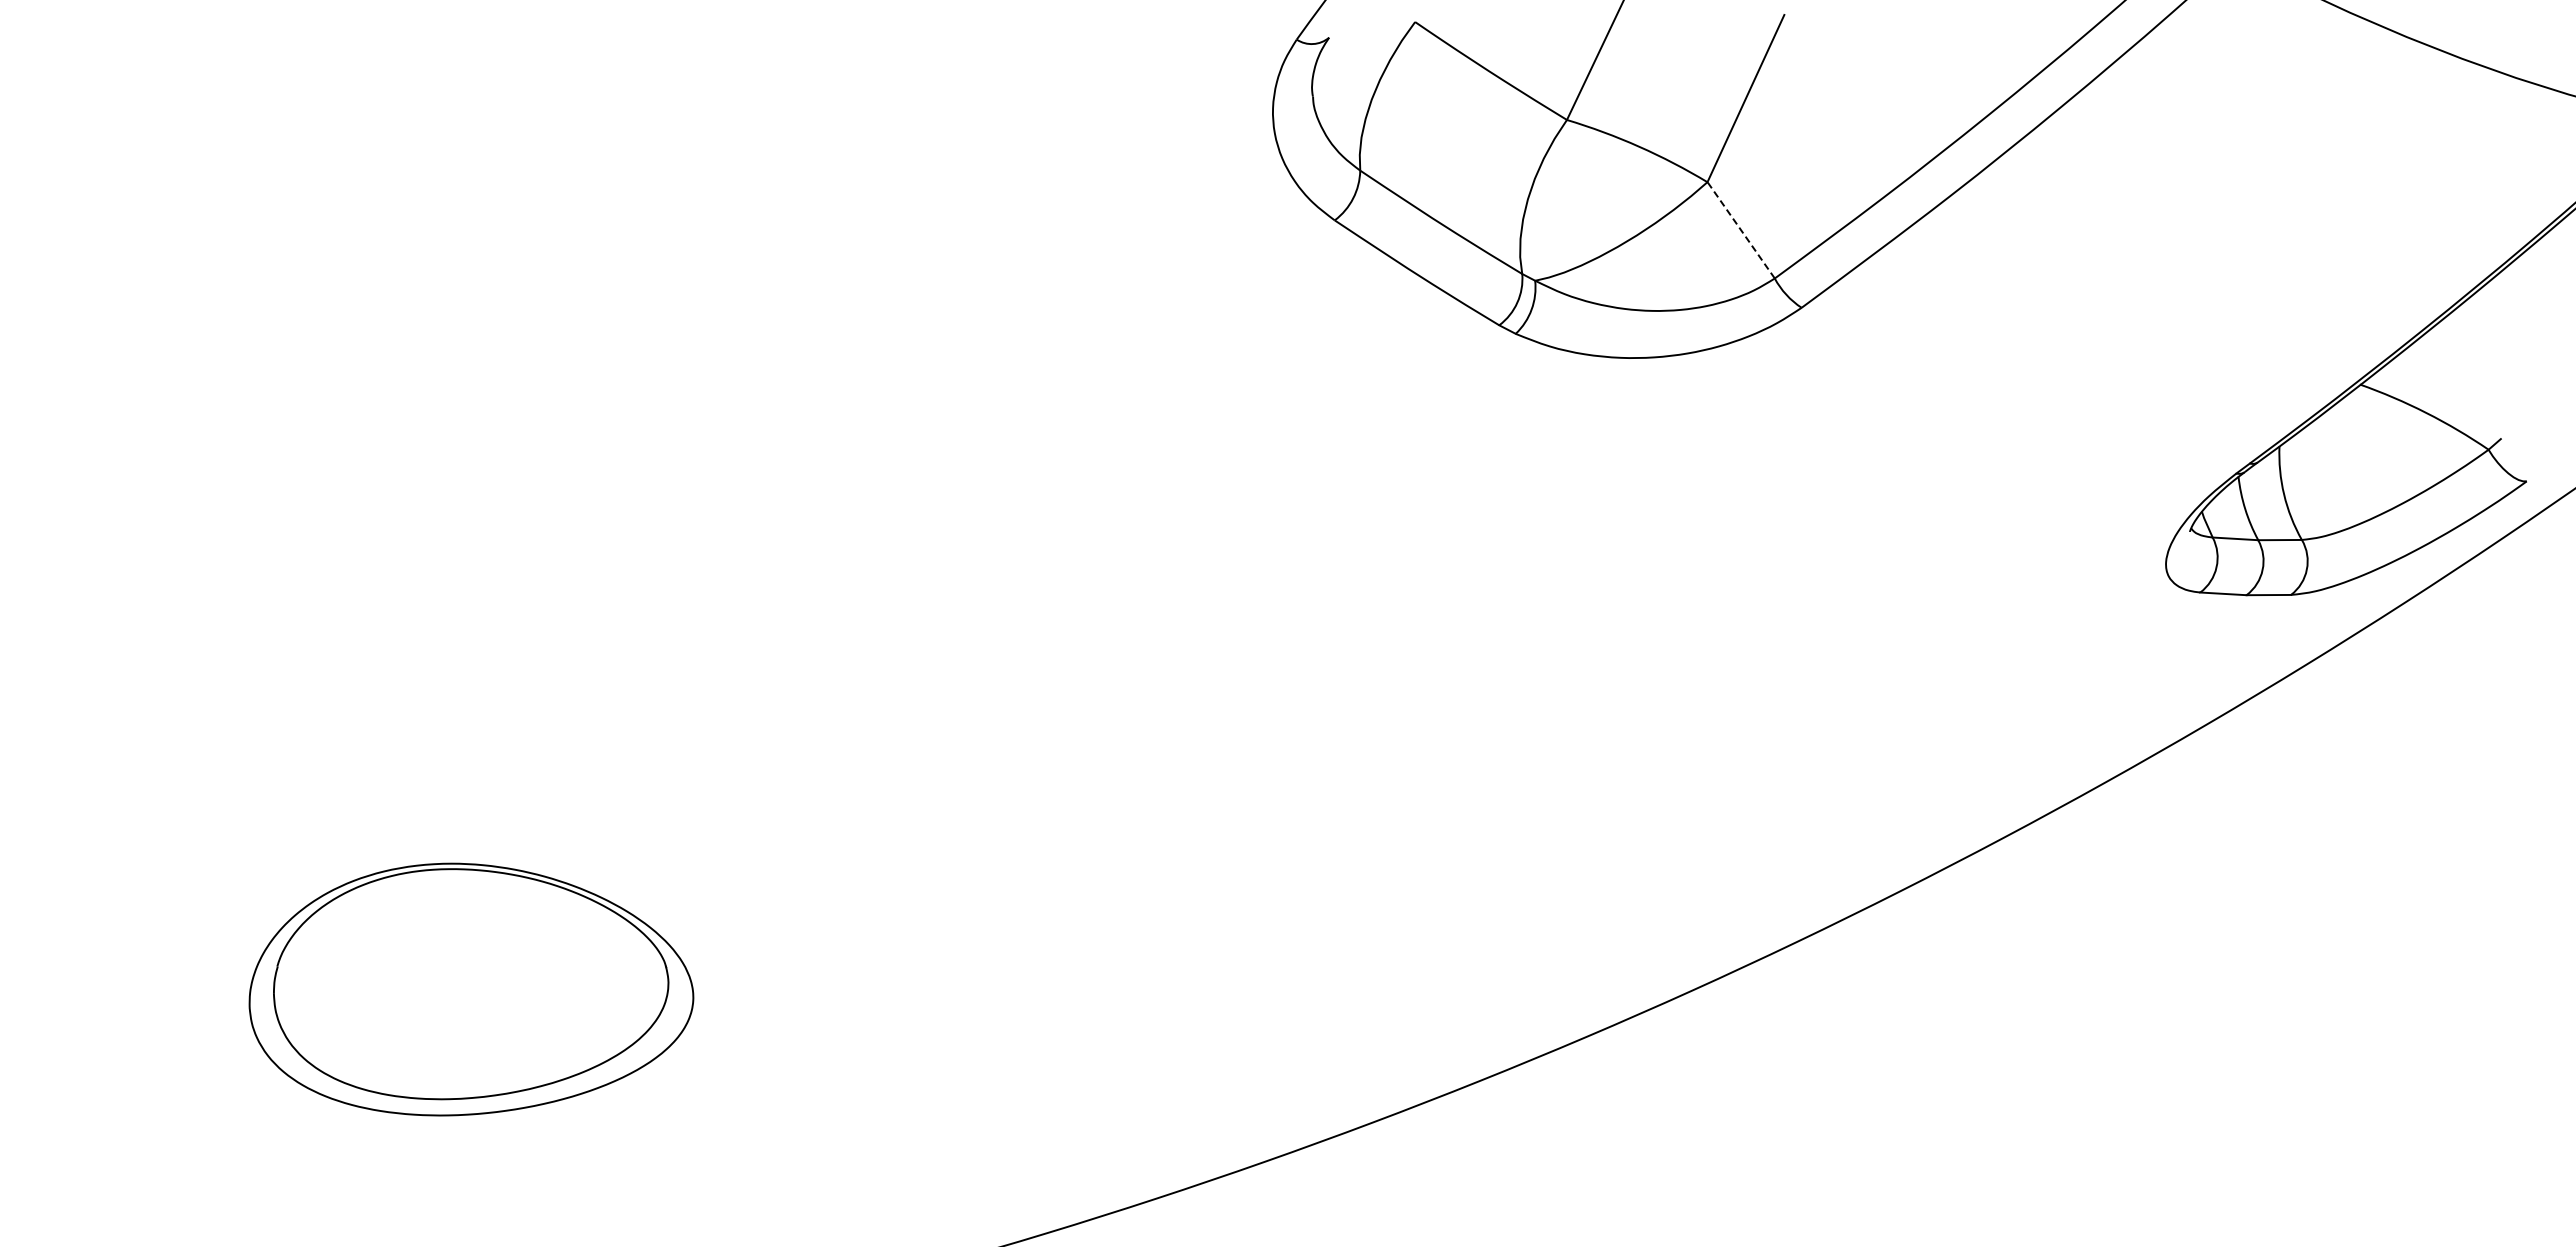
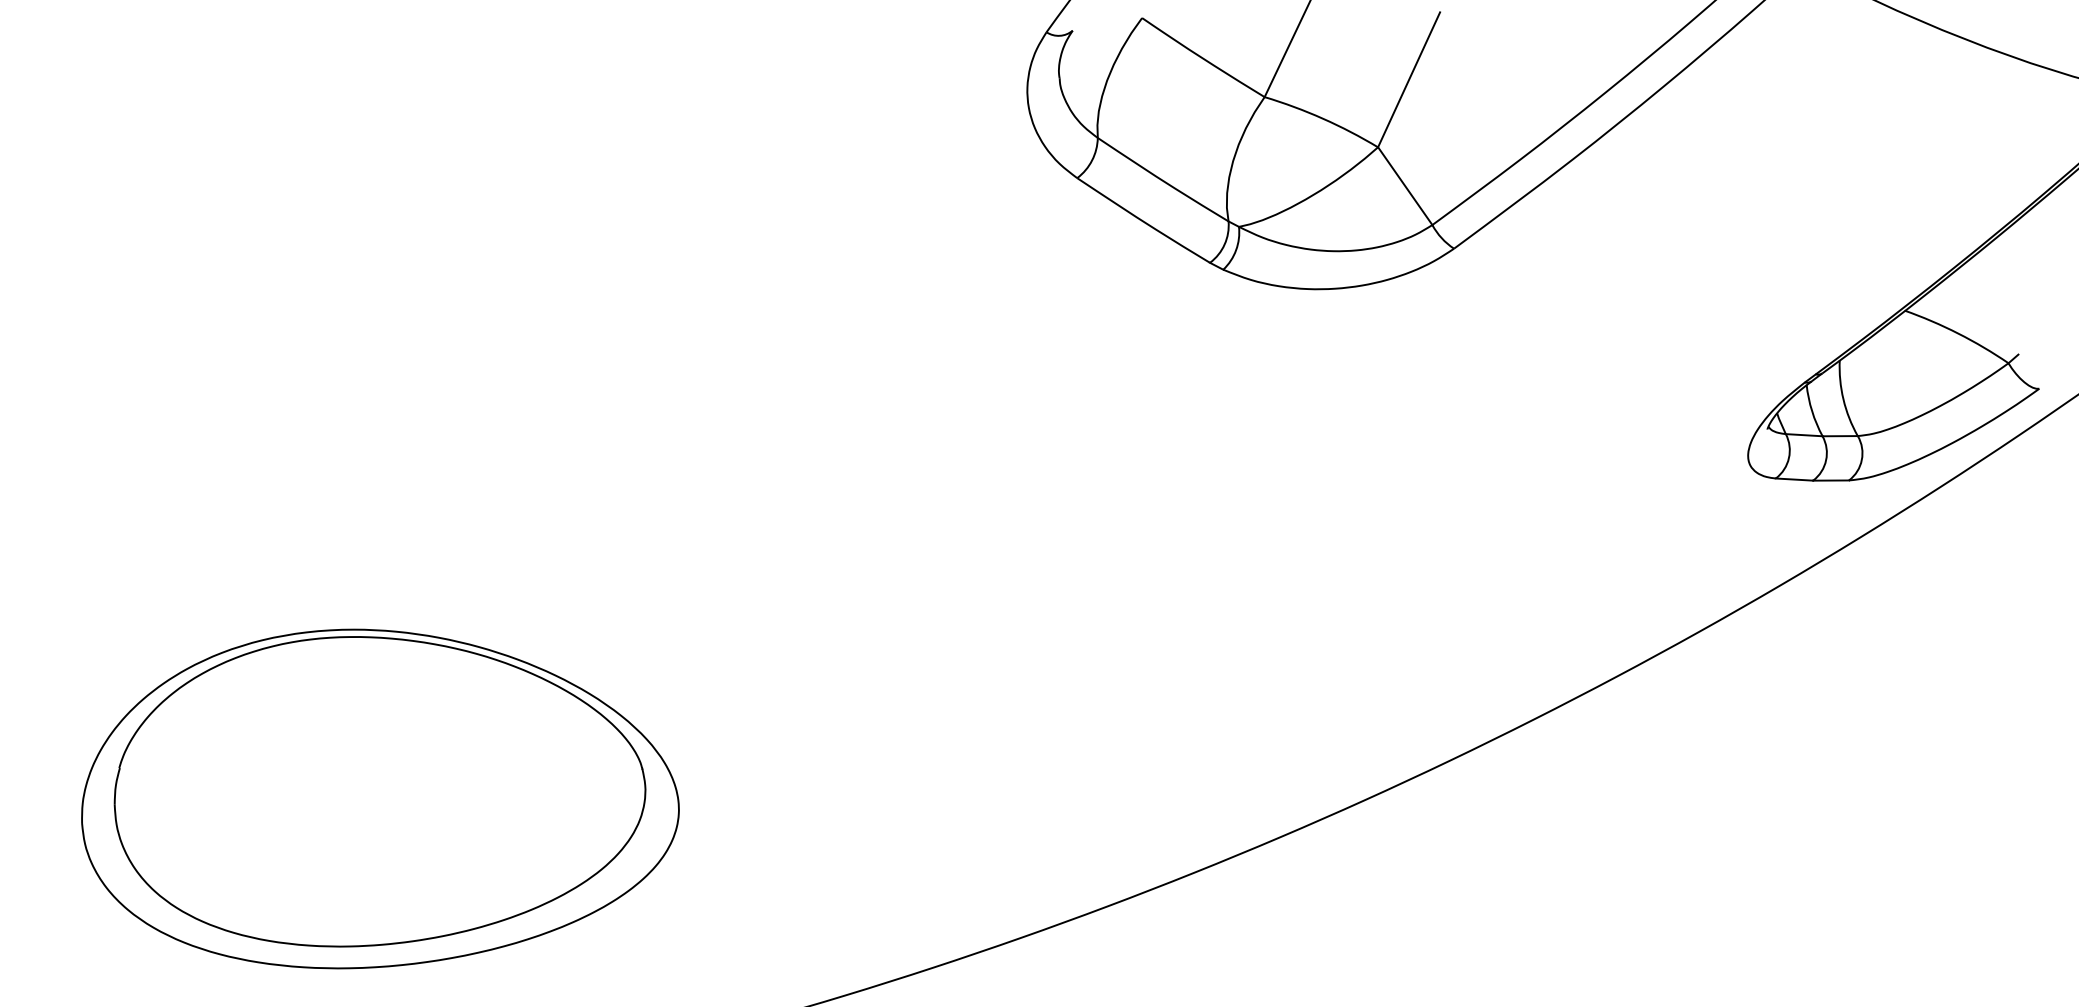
line: (1741, 230) -> (1405, 186), dashed -> solid
part: (471, 989) -> (380, 798), size x1.67

